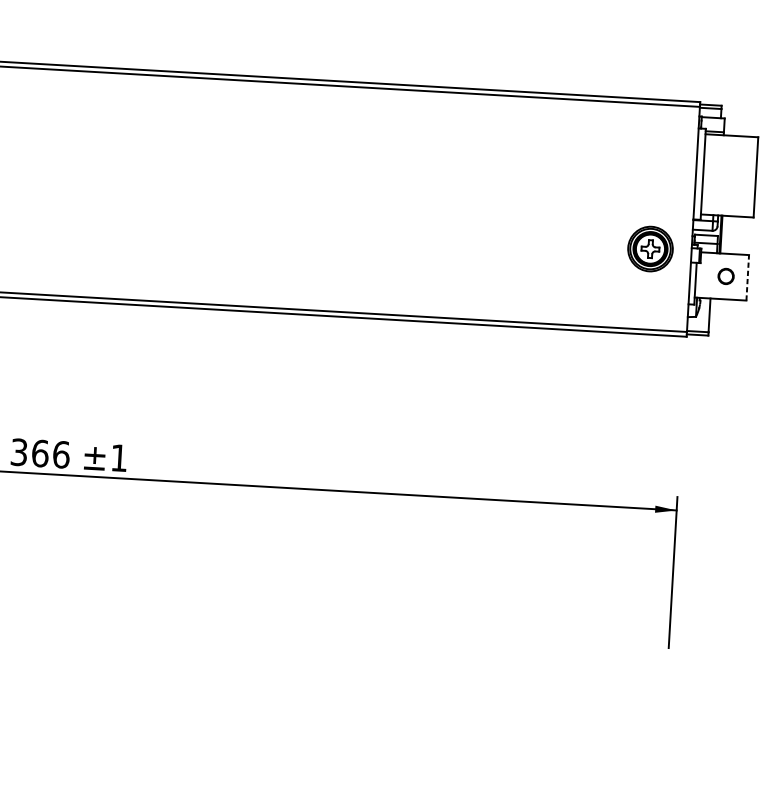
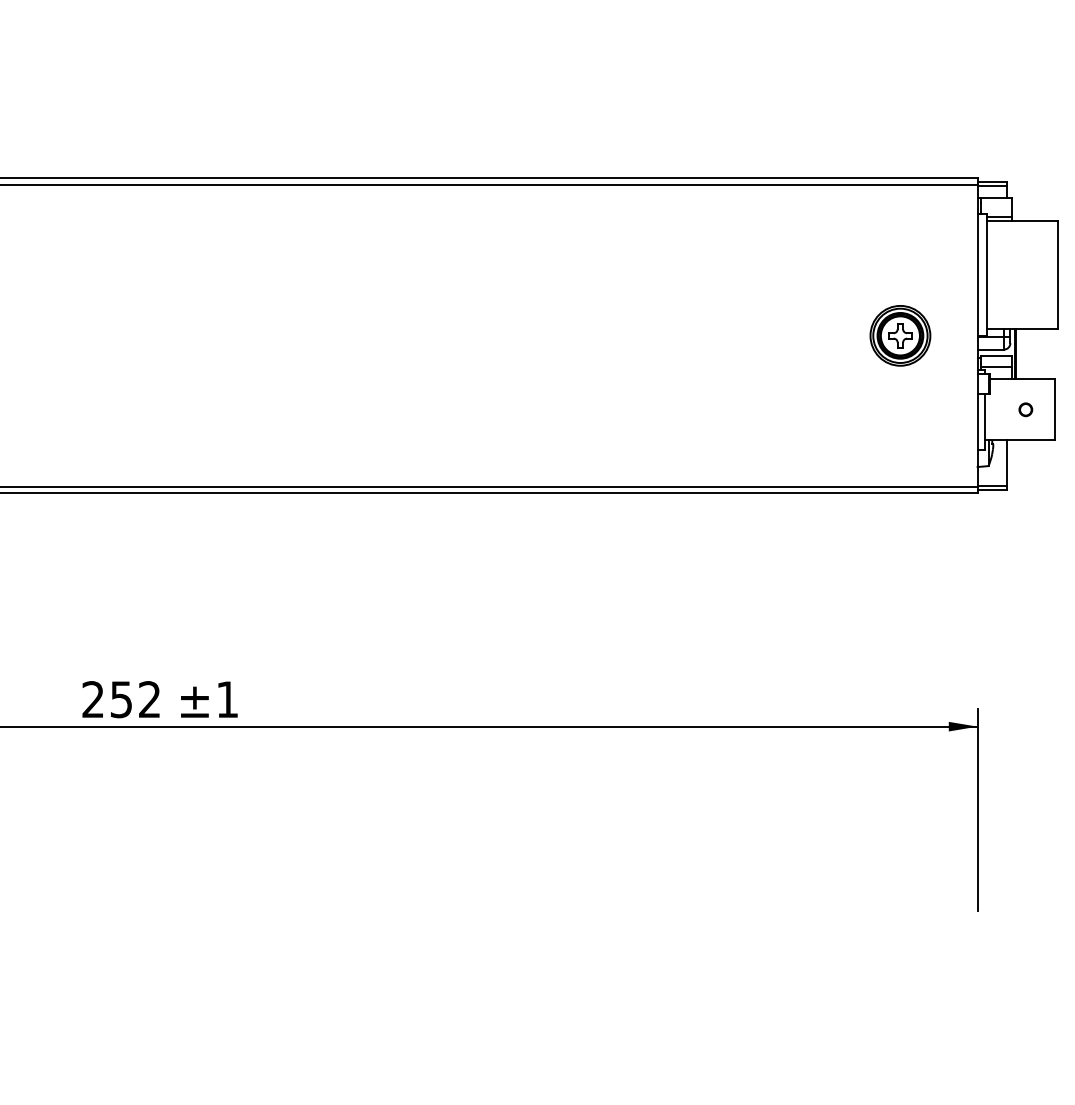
part: (650, 248) -> (900, 335), moved
part: (725, 276) -> (1025, 409), size x0.62
line: (747, 277) -> (1054, 409), dashed -> solid
text: (40, 453) -> (121, 699), 366 -> 252

